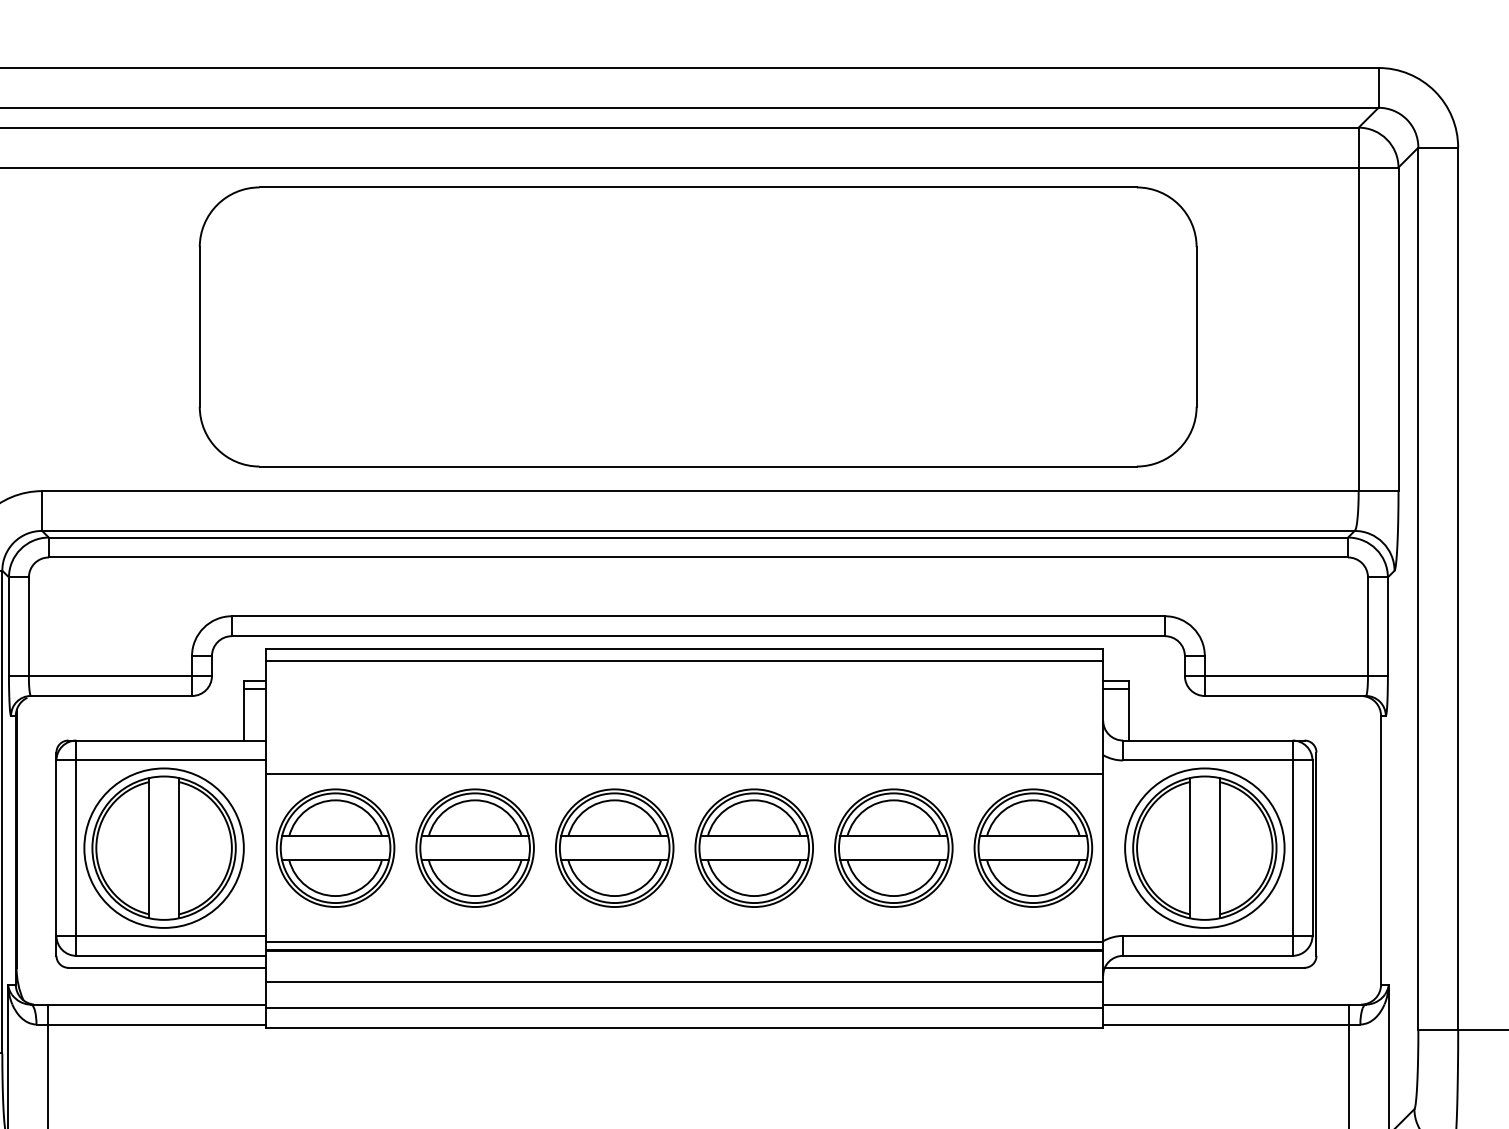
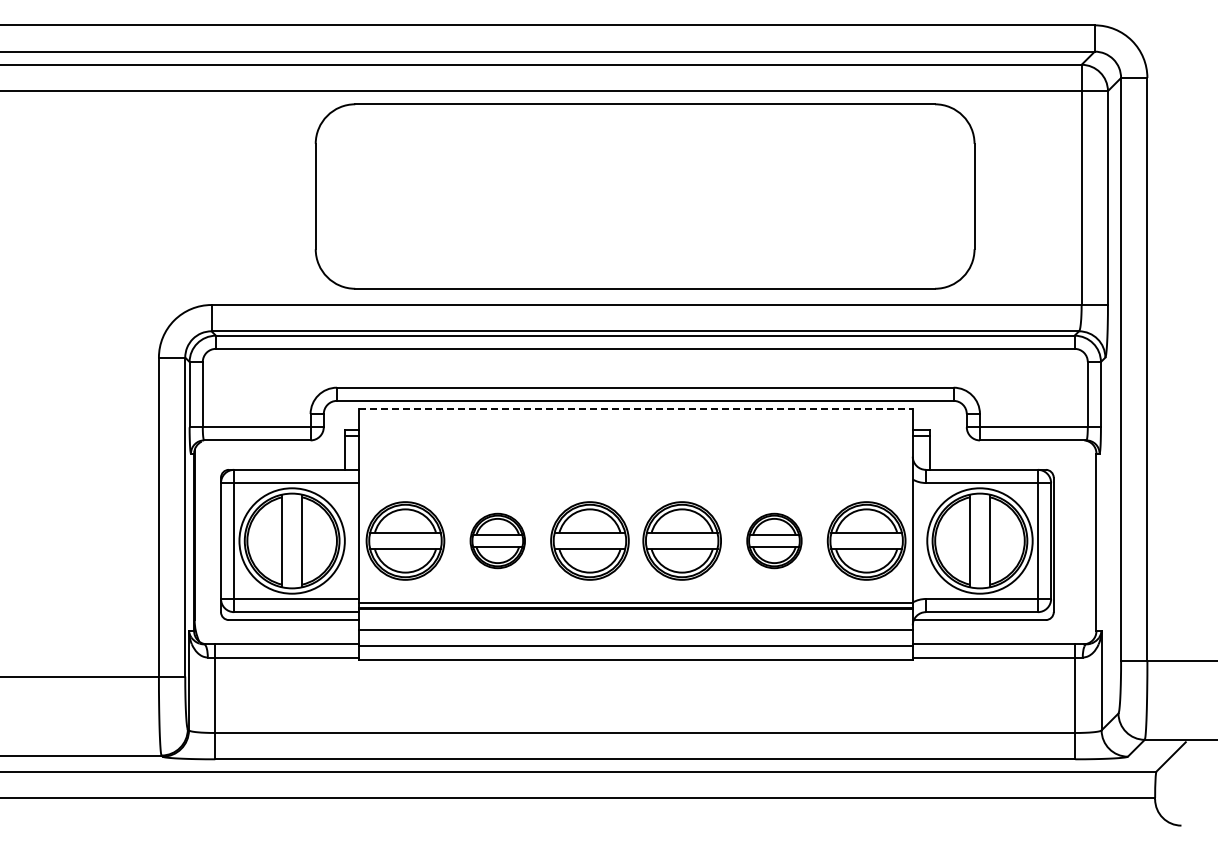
line: (685, 649) -> (636, 409), solid -> dashed
line: (683, 661) -> (635, 417), removed
line: (683, 774) -> (635, 492), removed
part: (474, 847) -> (497, 540), size x0.7
part: (893, 847) -> (774, 540), size x0.7

